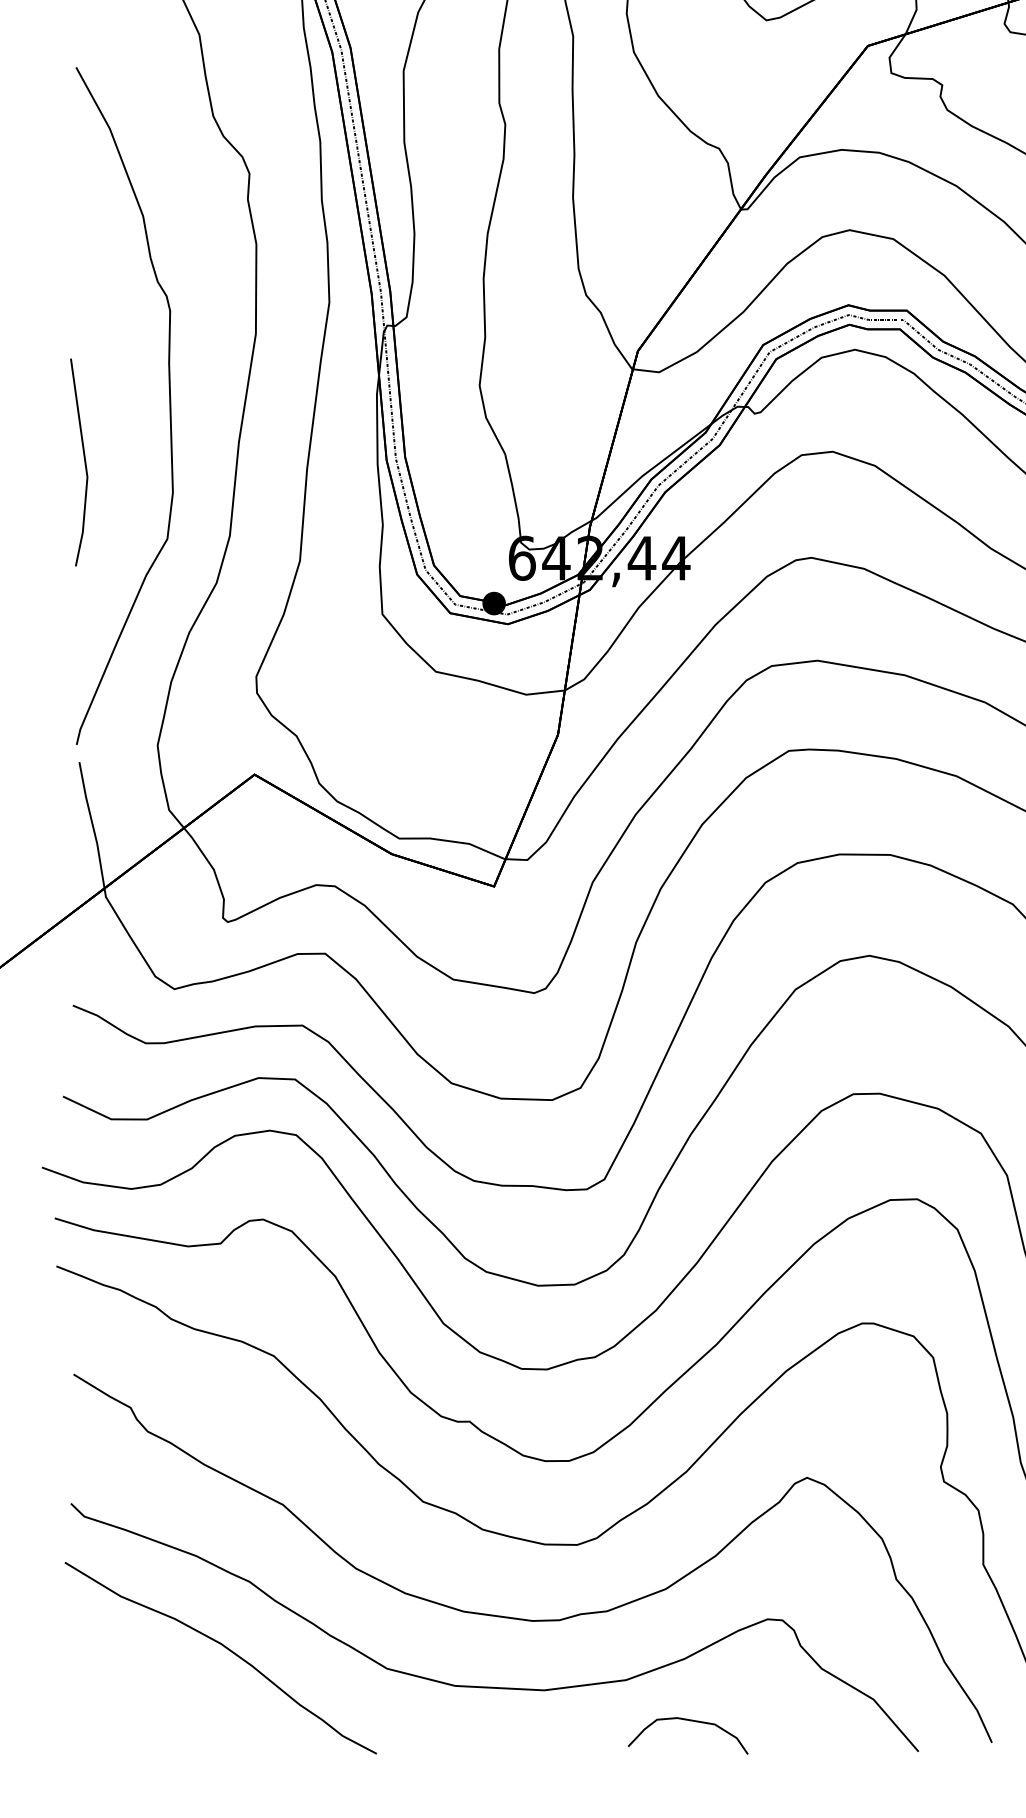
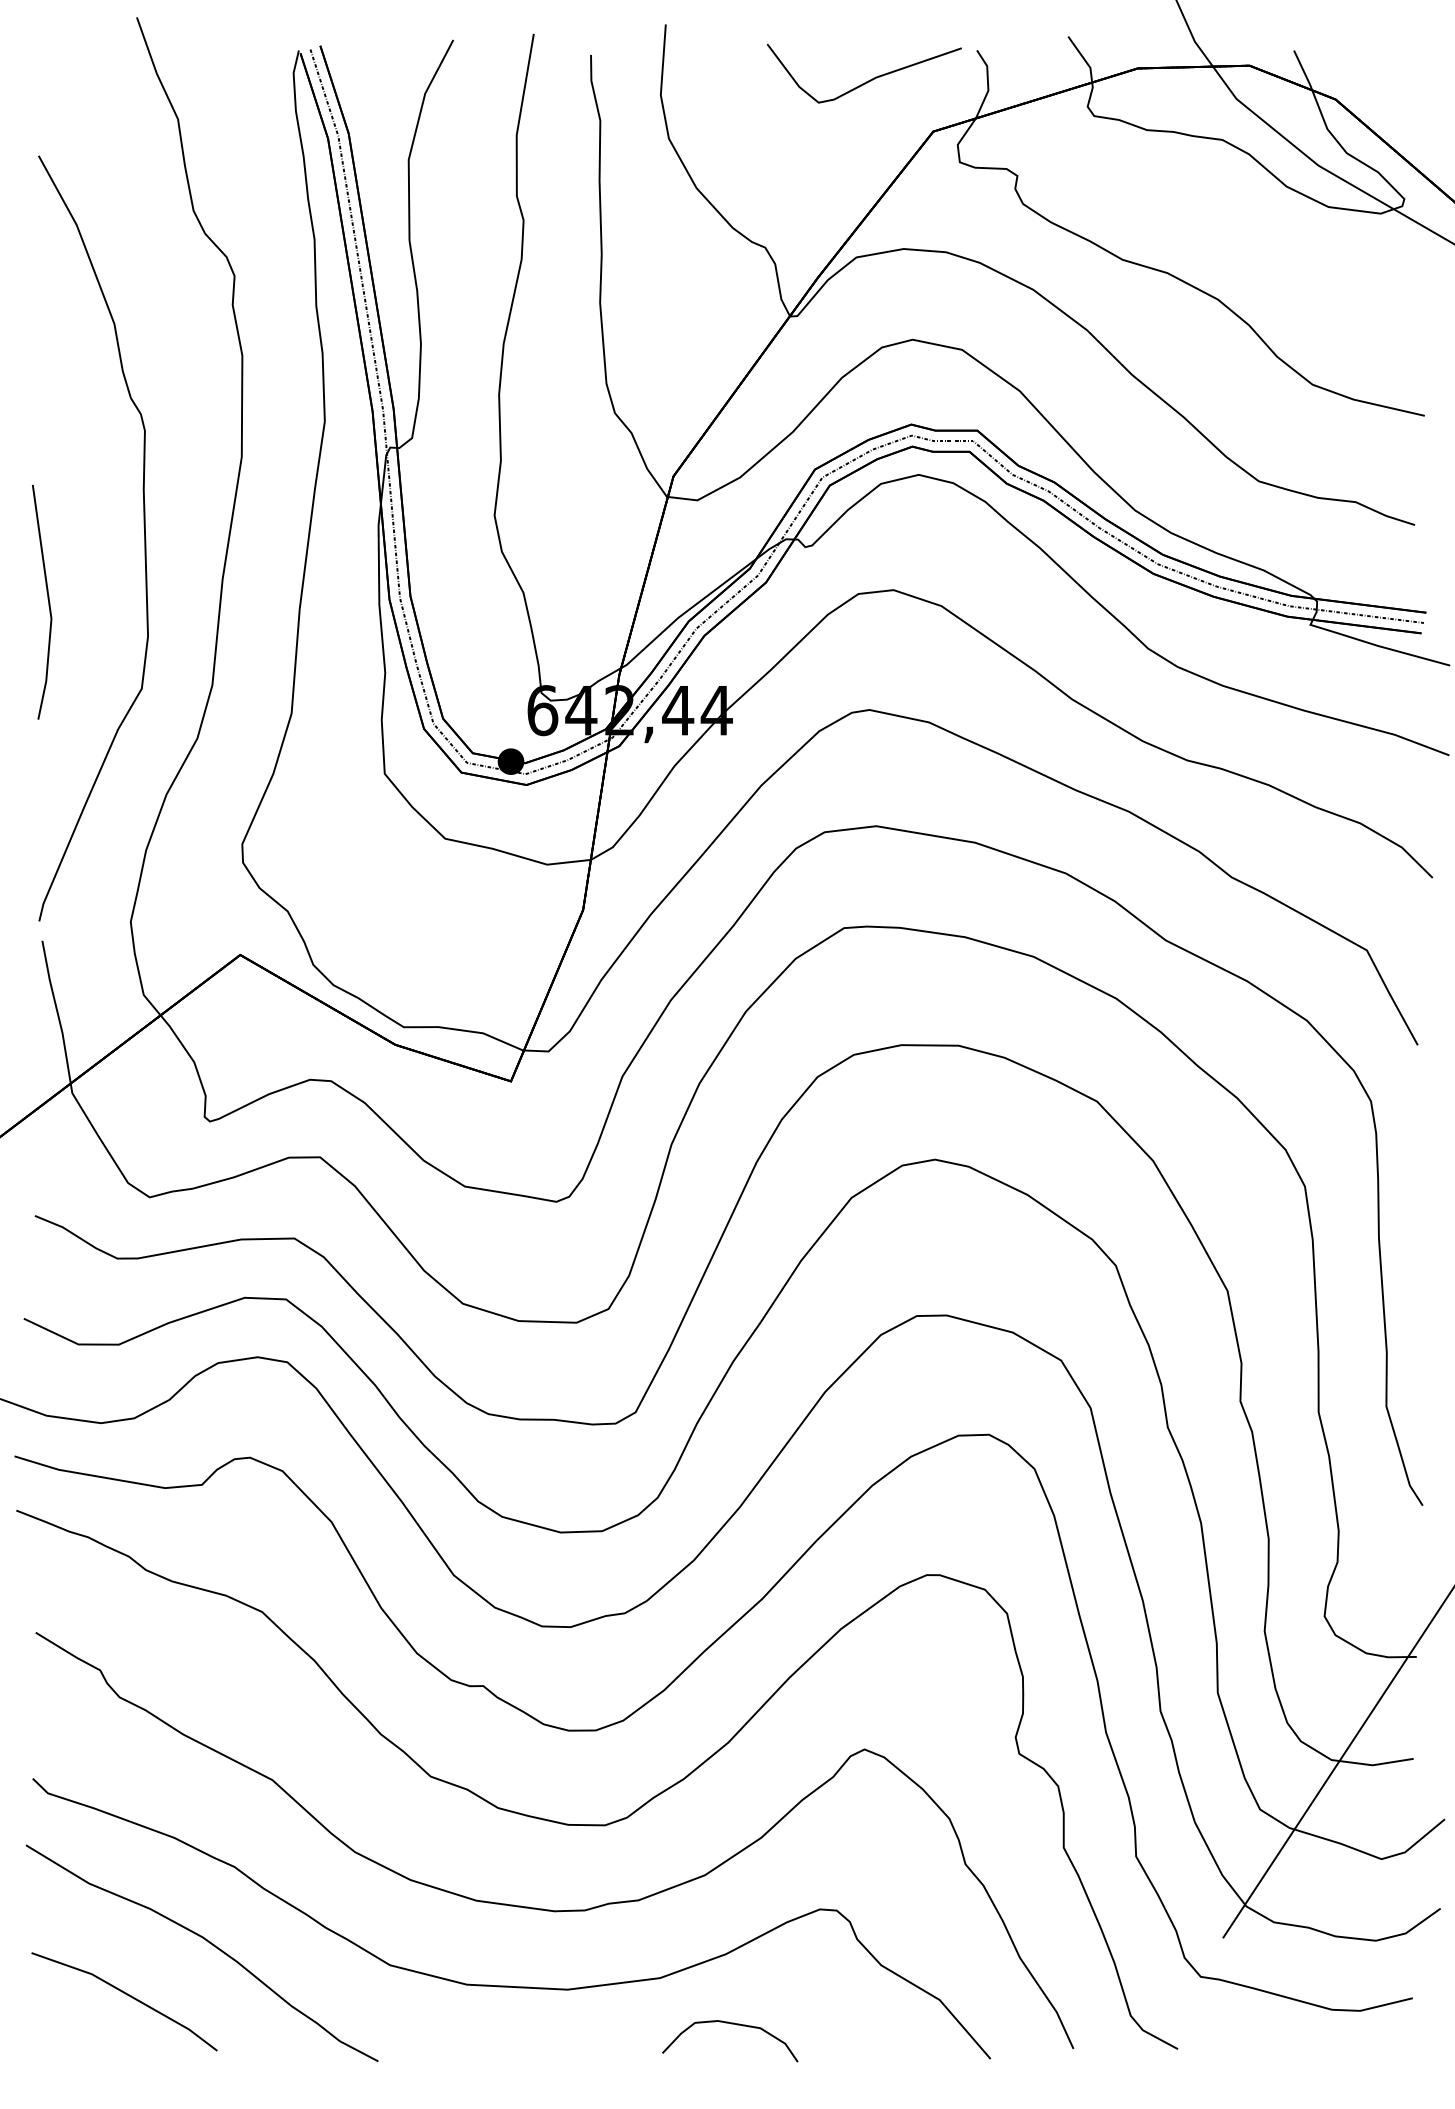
part: (155, 1696) -> (128, 1996), added

